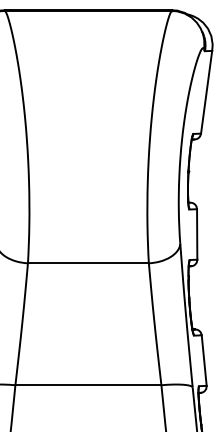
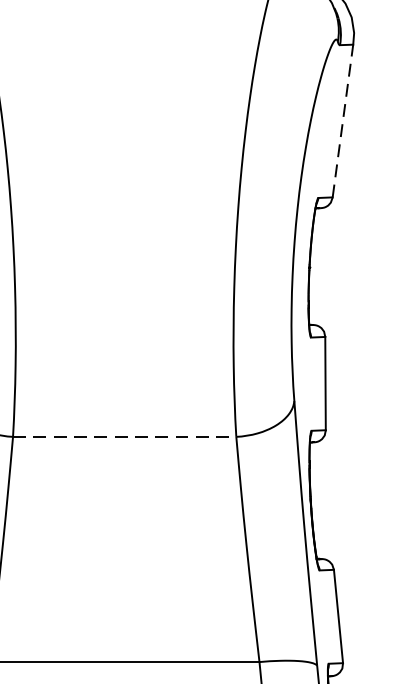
line: (206, 92) -> (342, 121), solid -> dashed
line: (88, 263) -> (124, 437), solid -> dashed

